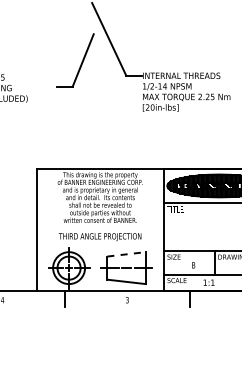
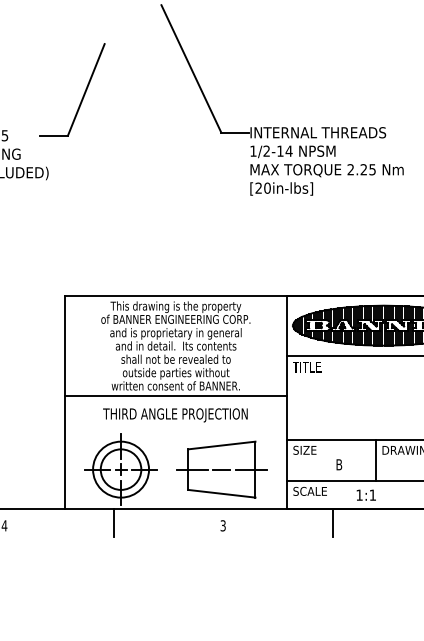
part: (81, 61) -> (83, 91), moved
line: (100, 226) -> (176, 396), added
line: (127, 254) -> (223, 445), dashed -> solid

